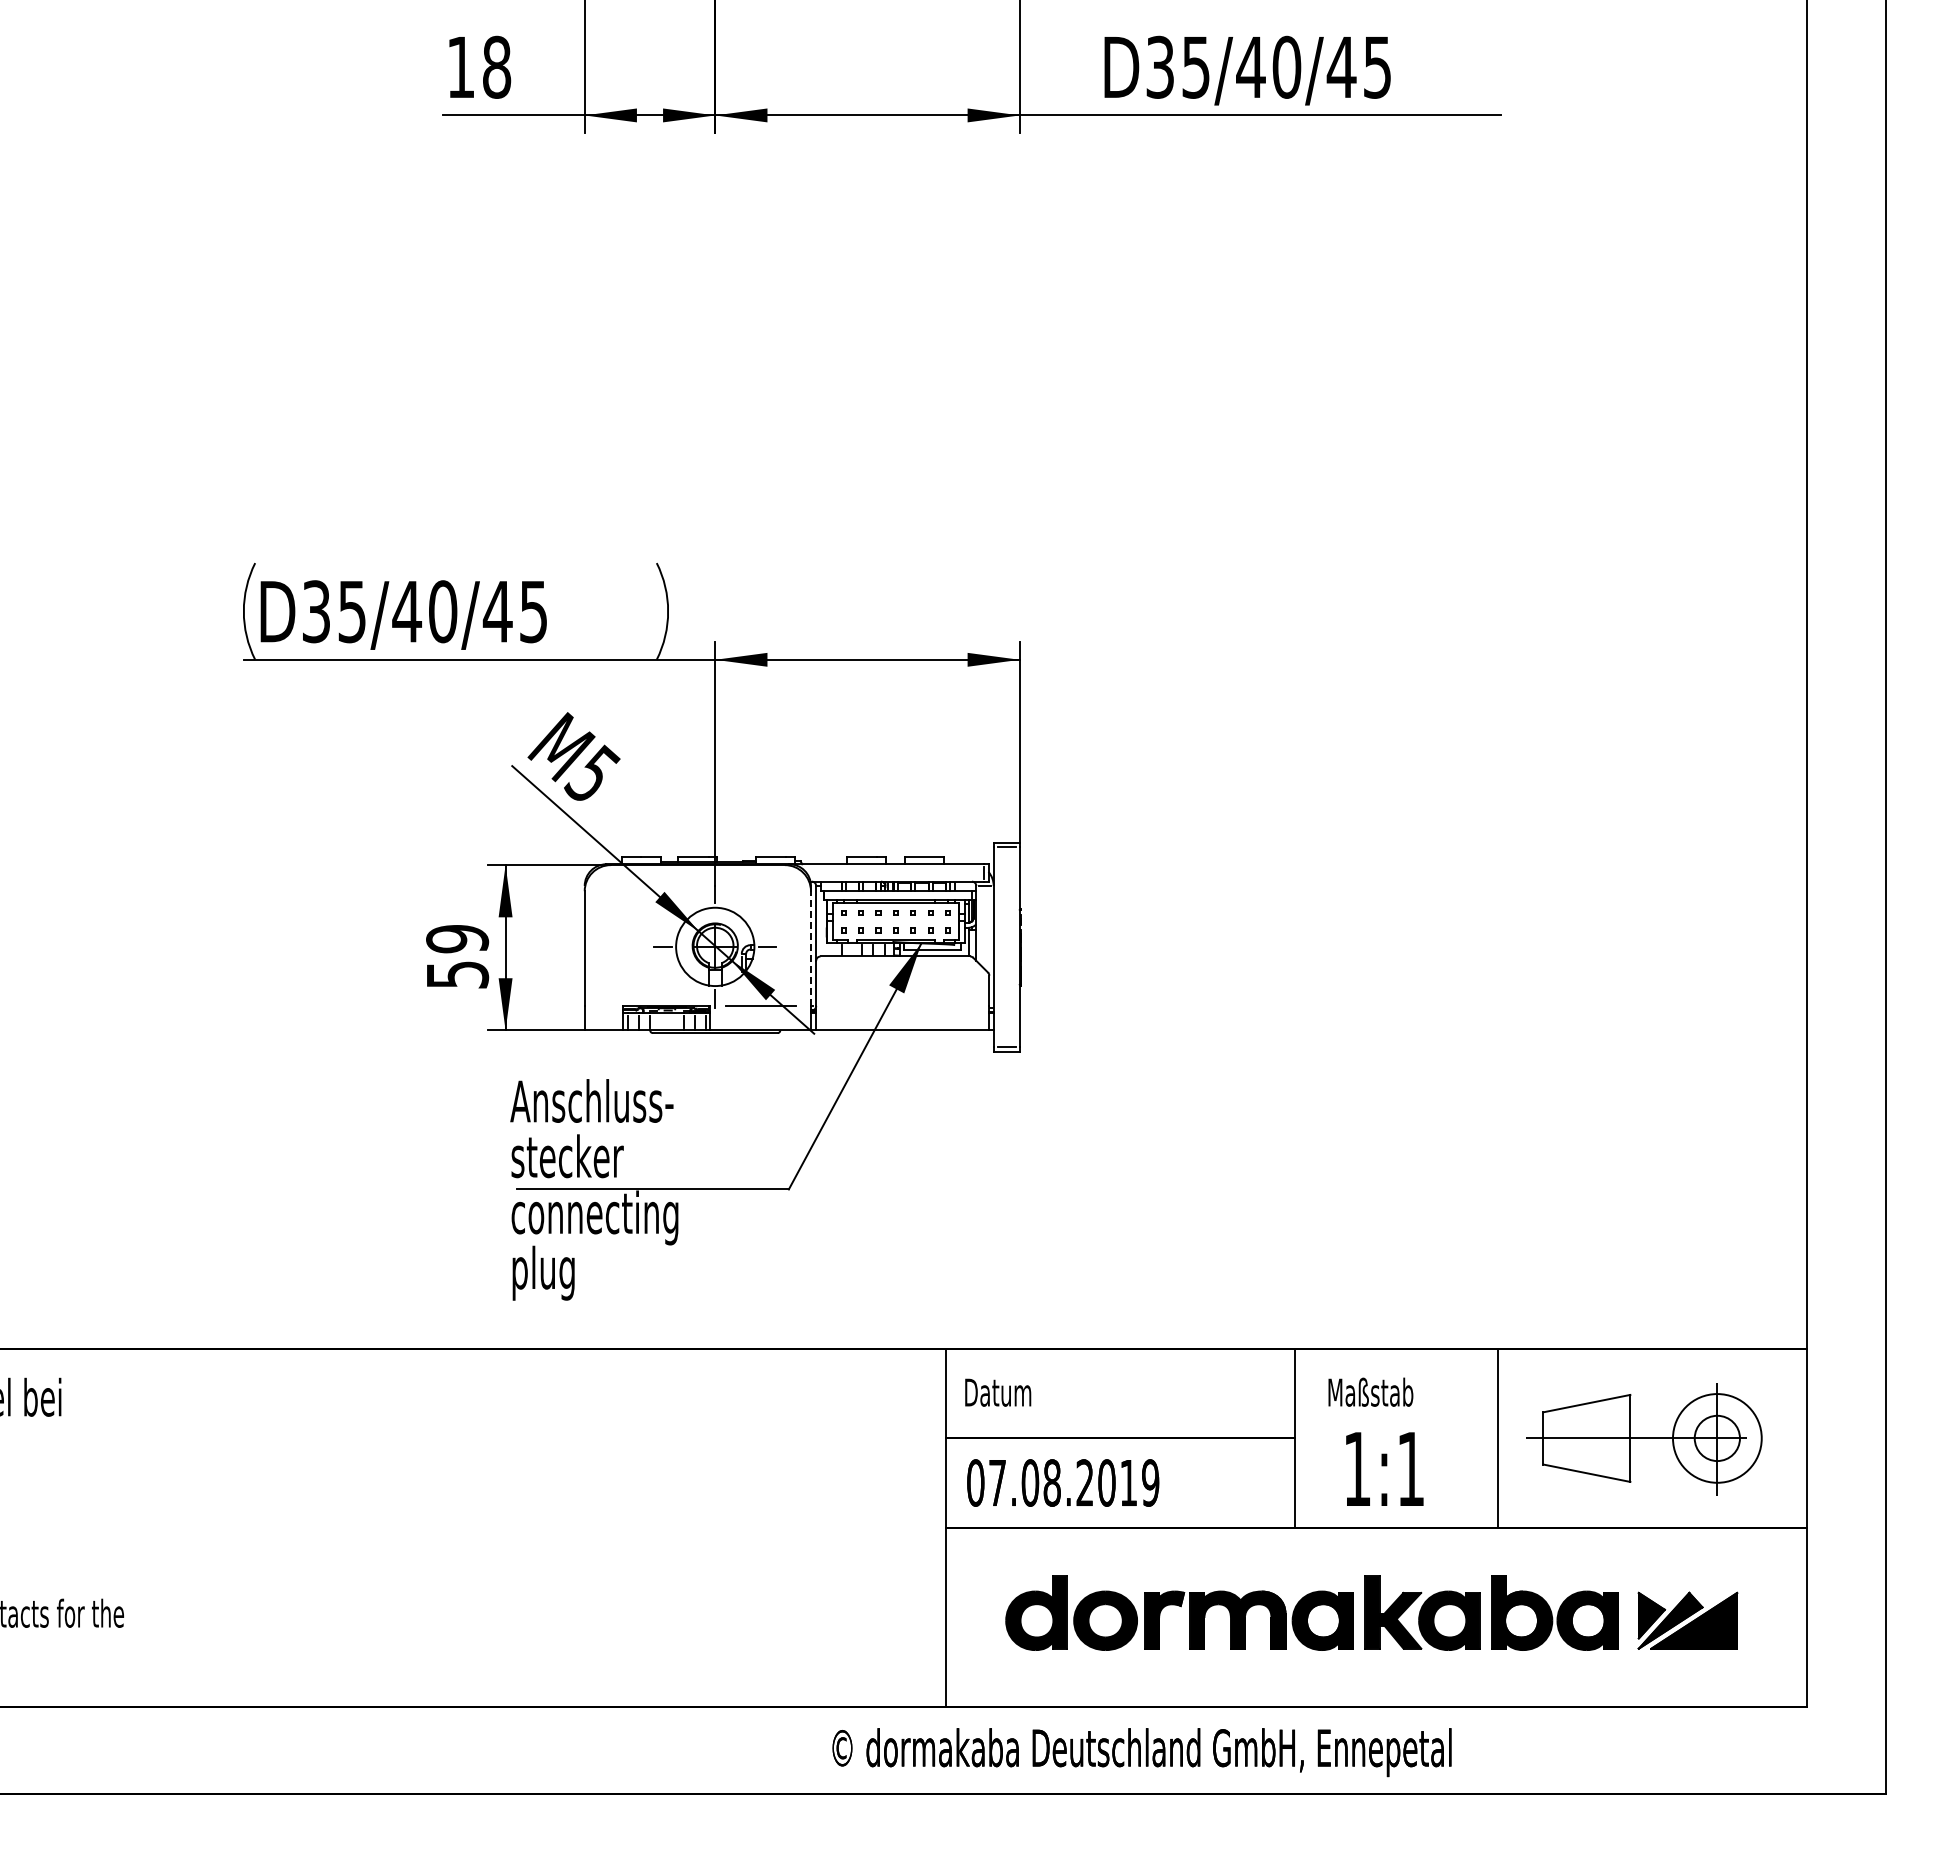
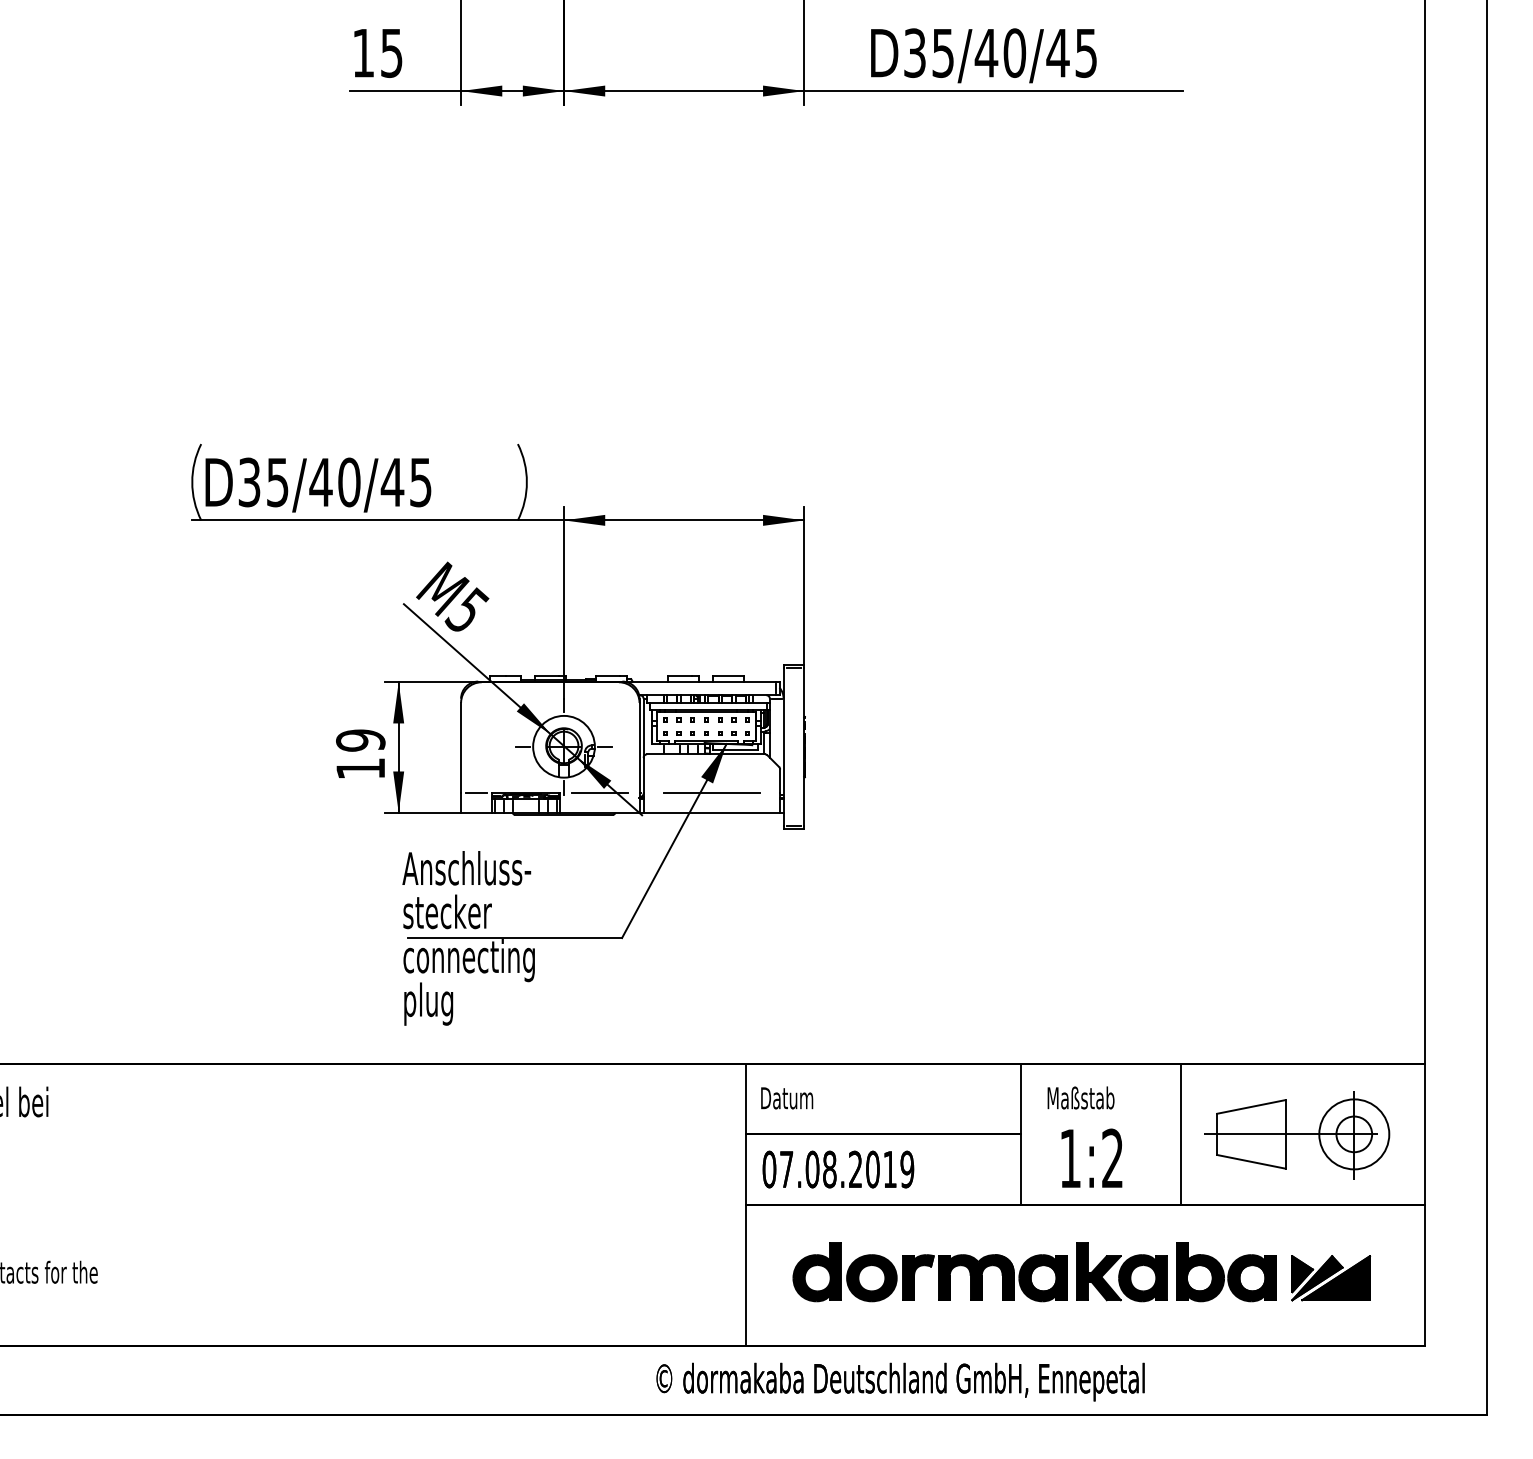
text: (497, 66) -> (392, 52), 18 -> 15
line: (810, 948) -> (639, 748), dashed -> solid
text: (458, 974) -> (361, 768), 59 -> 19
line: (603, 1006) -> (475, 793), added
line: (902, 1006) -> (711, 793), added
text: (1410, 1468) -> (1112, 1158), 1:1 -> 1:2

